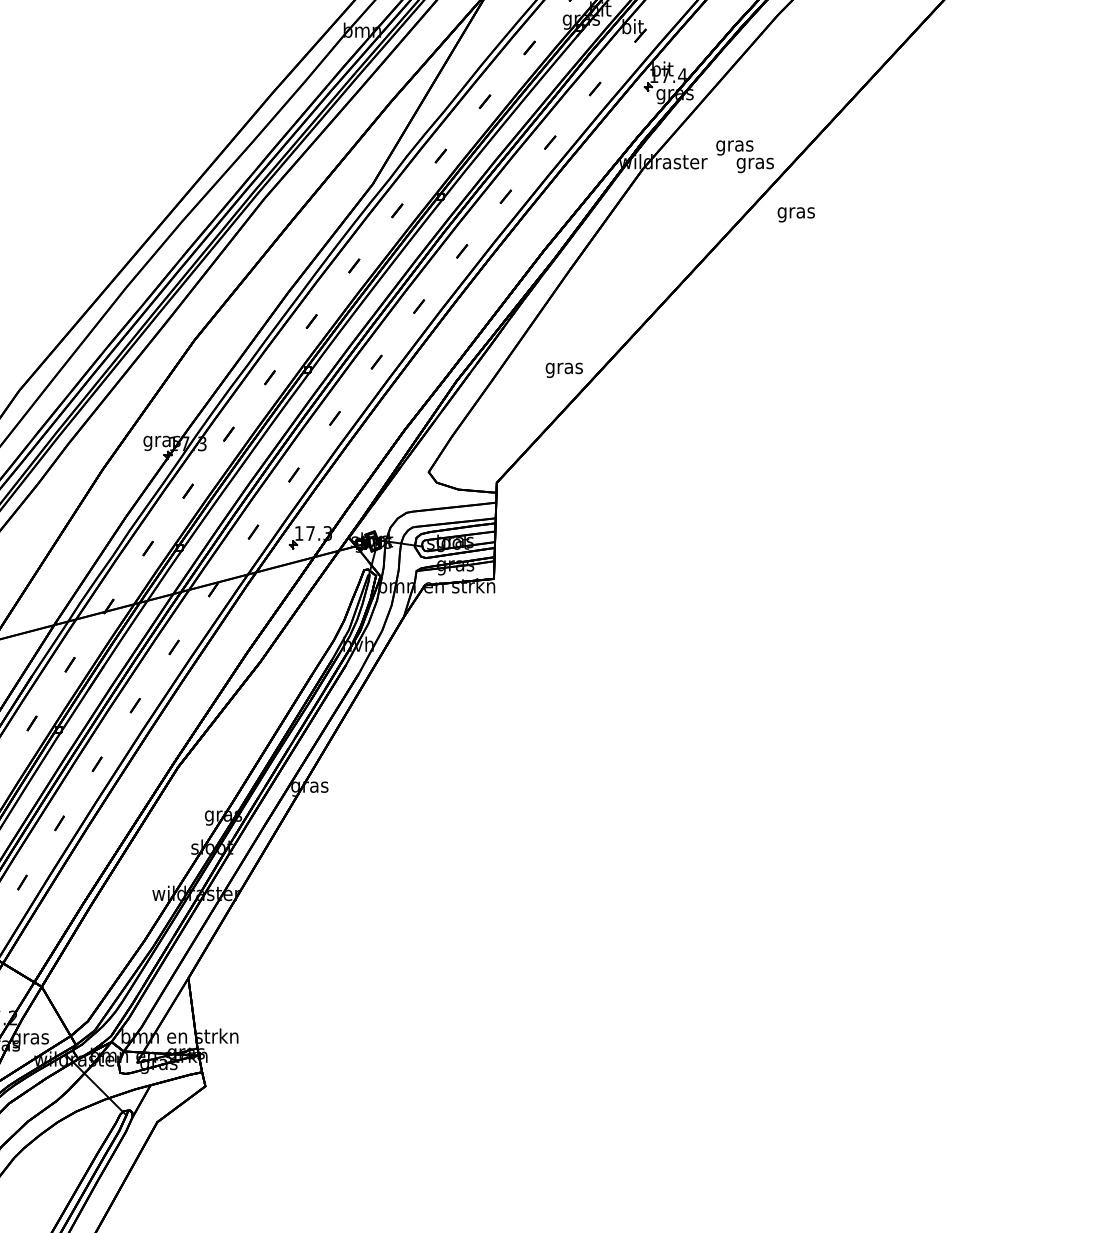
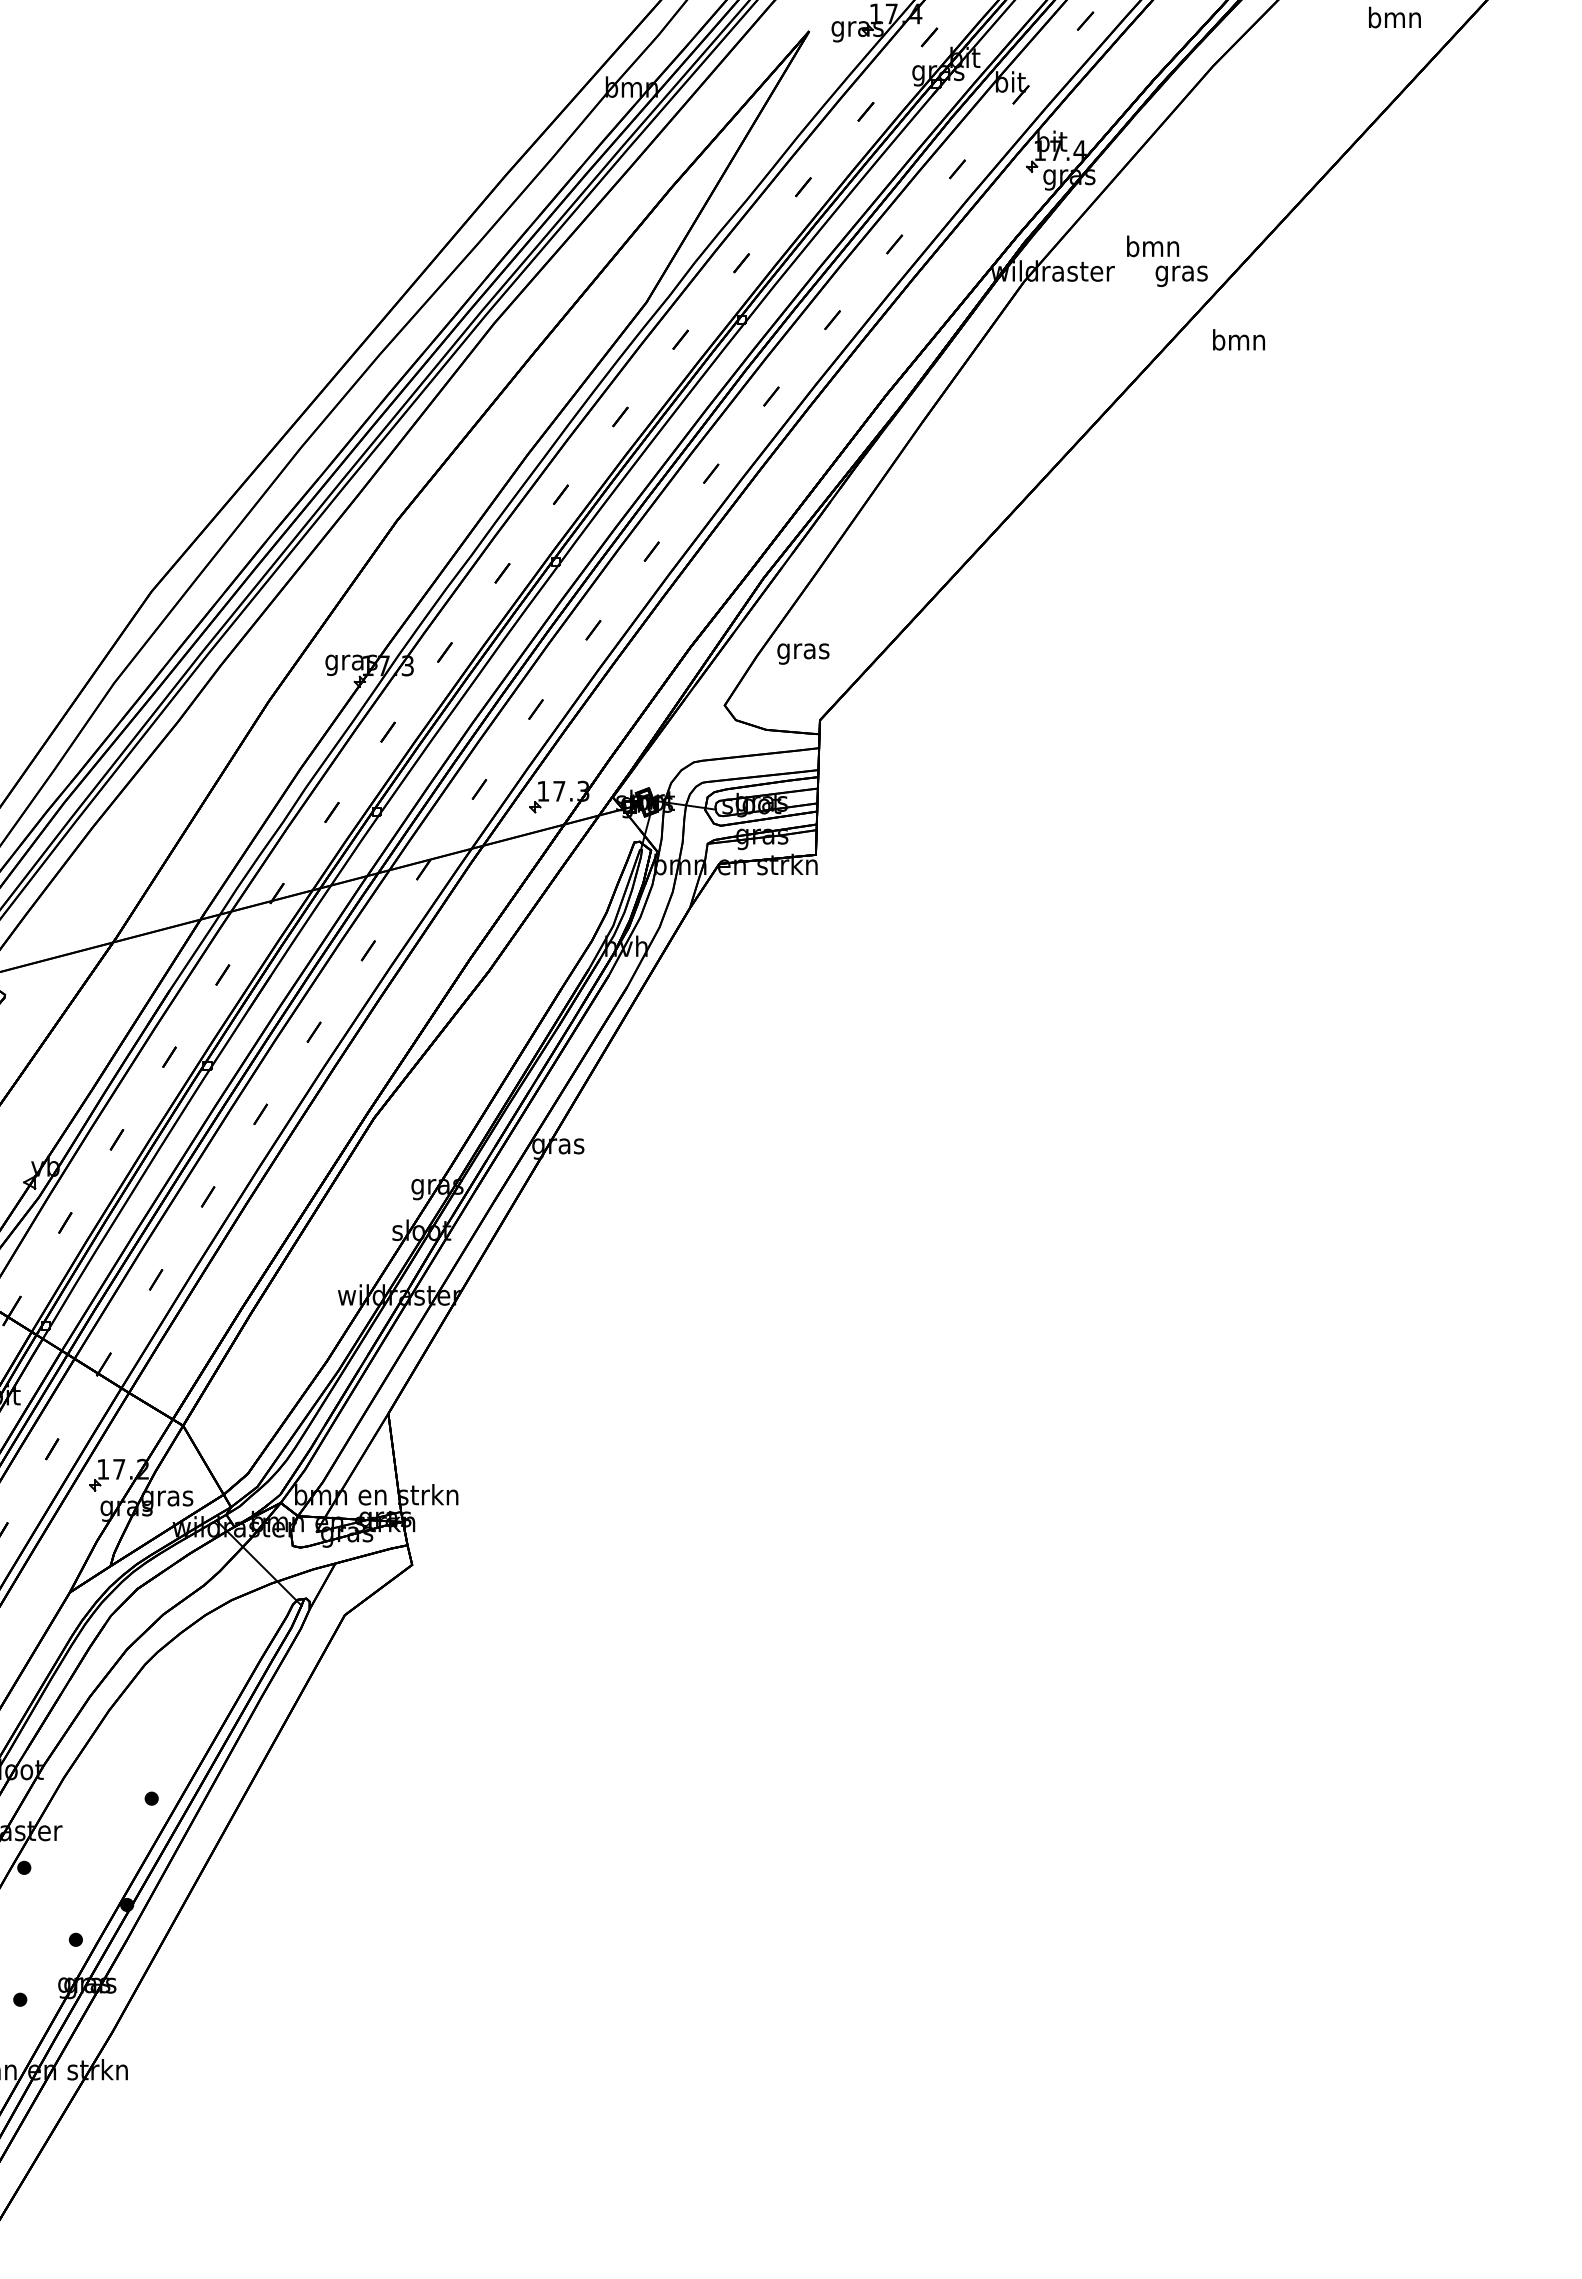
text: (735, 145) -> (1153, 248), gras -> bmn
text: (796, 212) -> (1239, 342), gras -> bmn
text: (564, 369) -> (803, 653), moved

